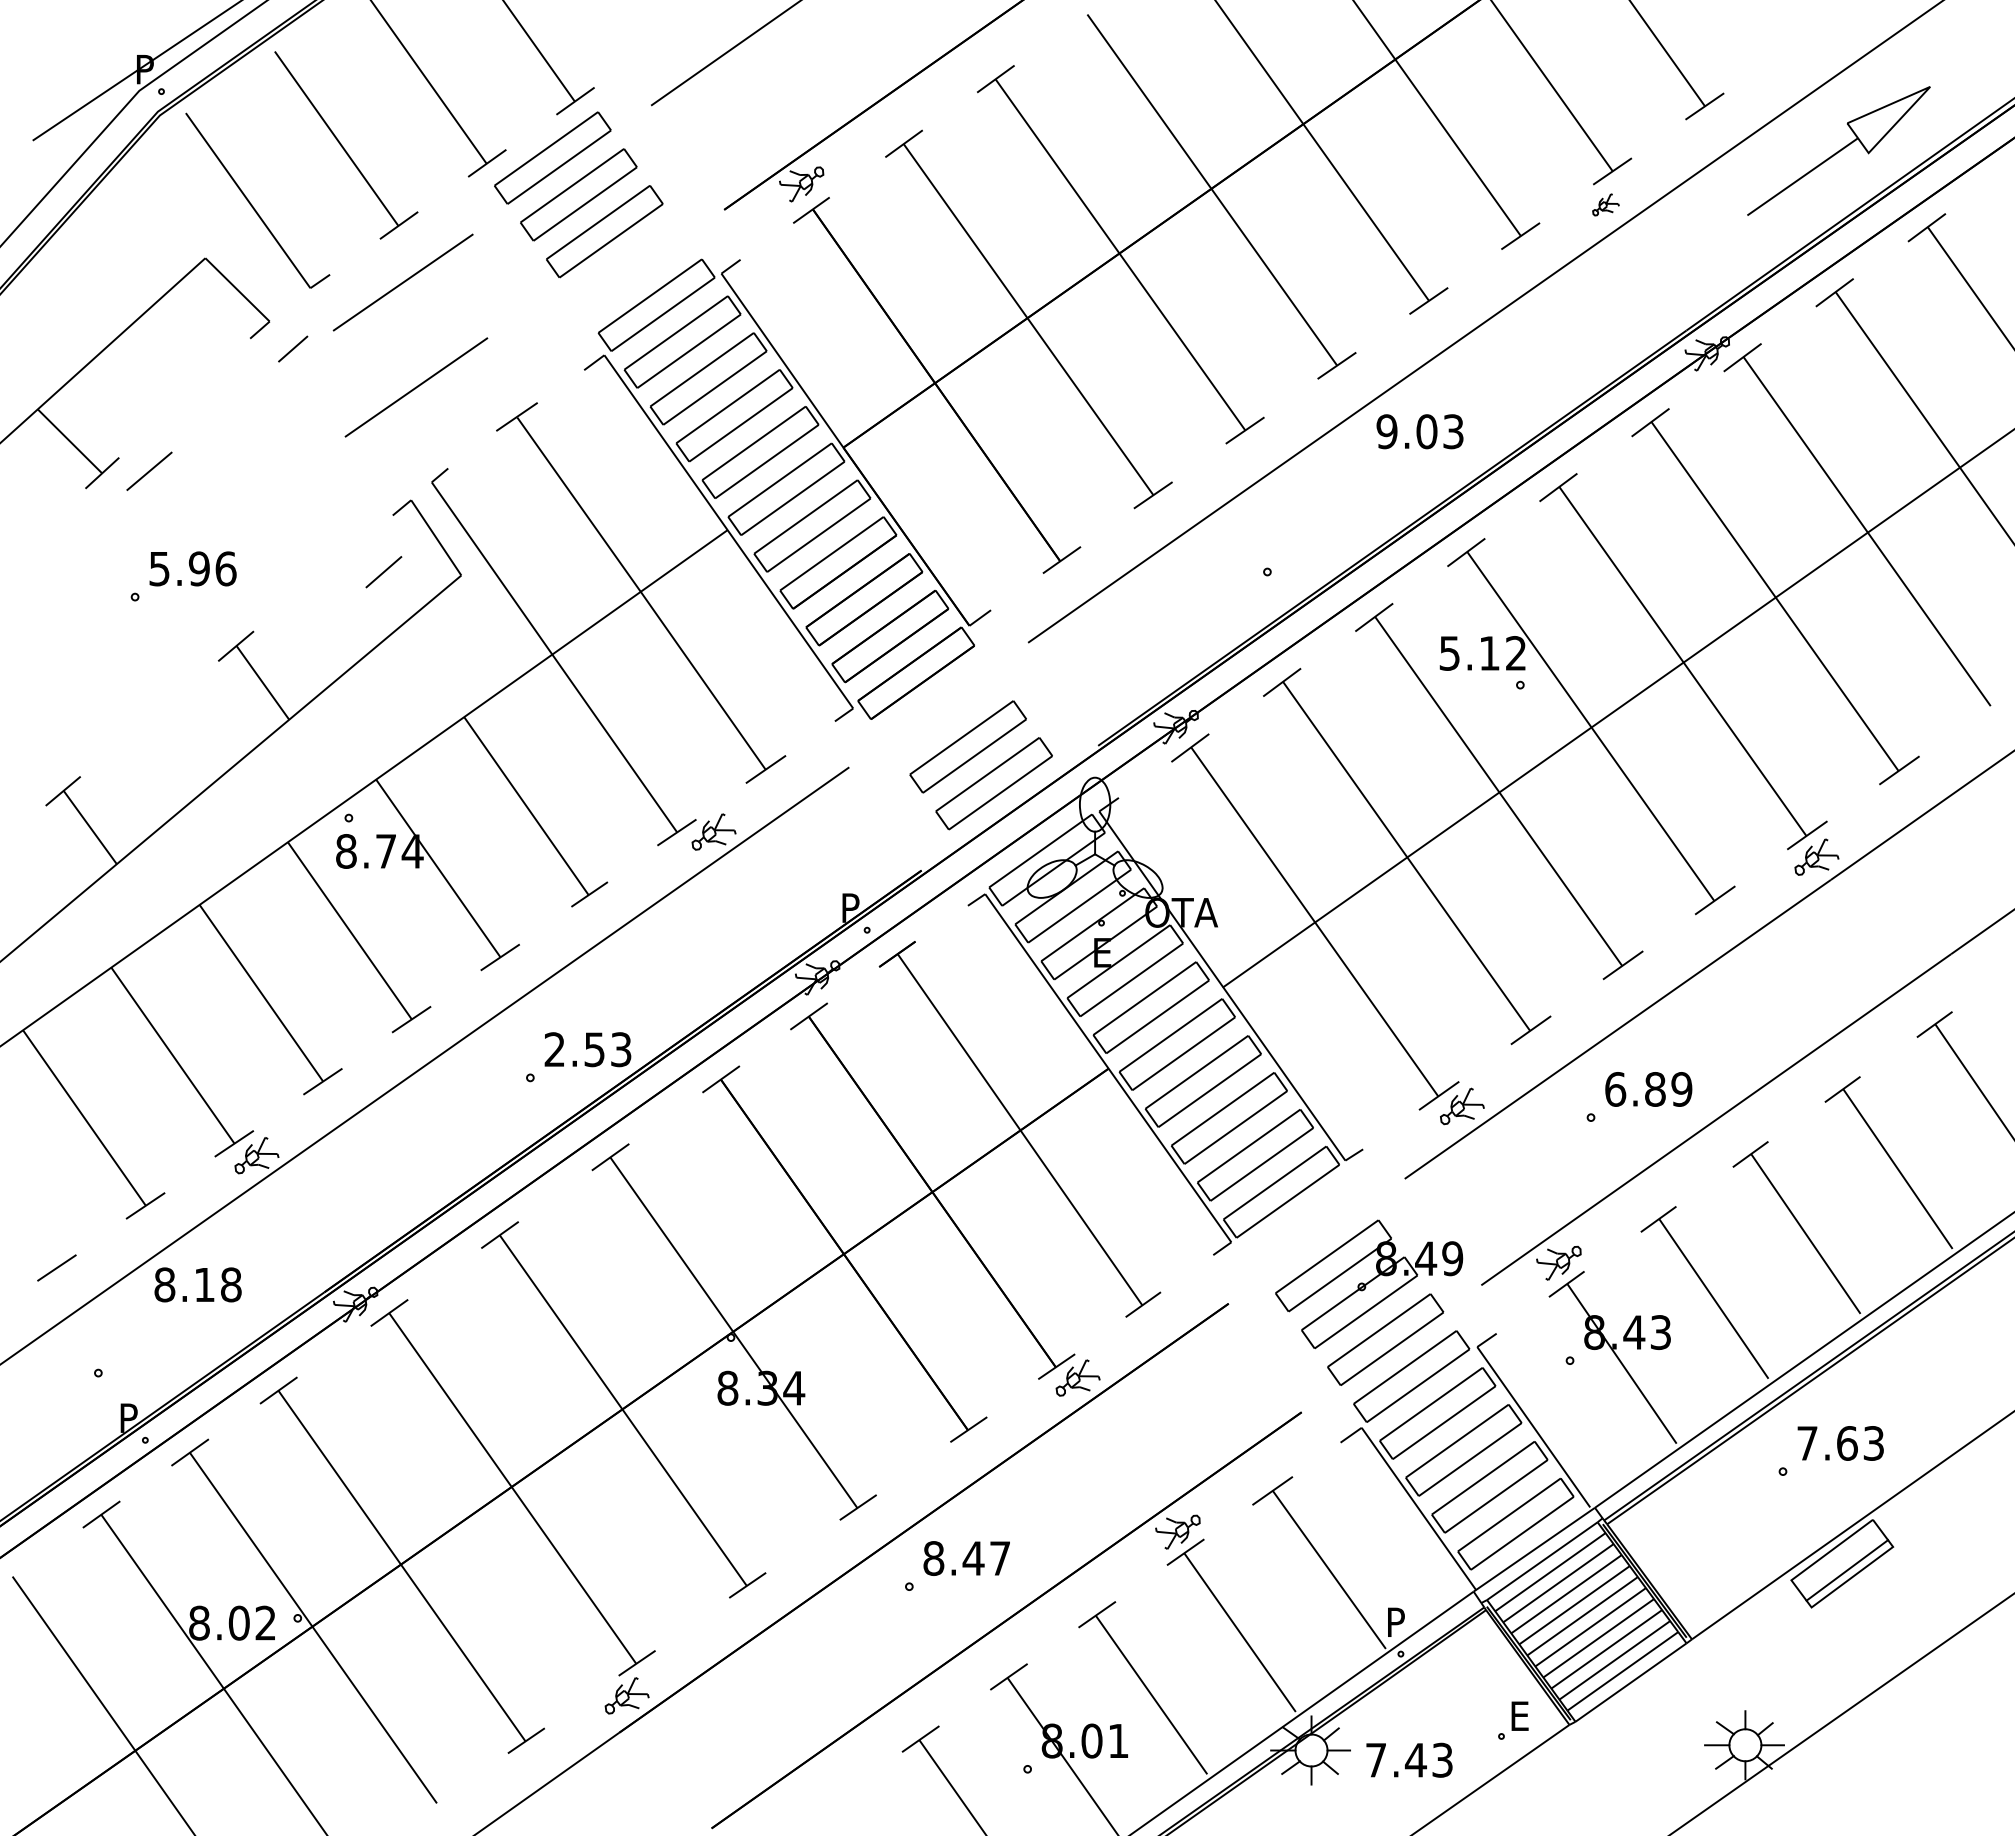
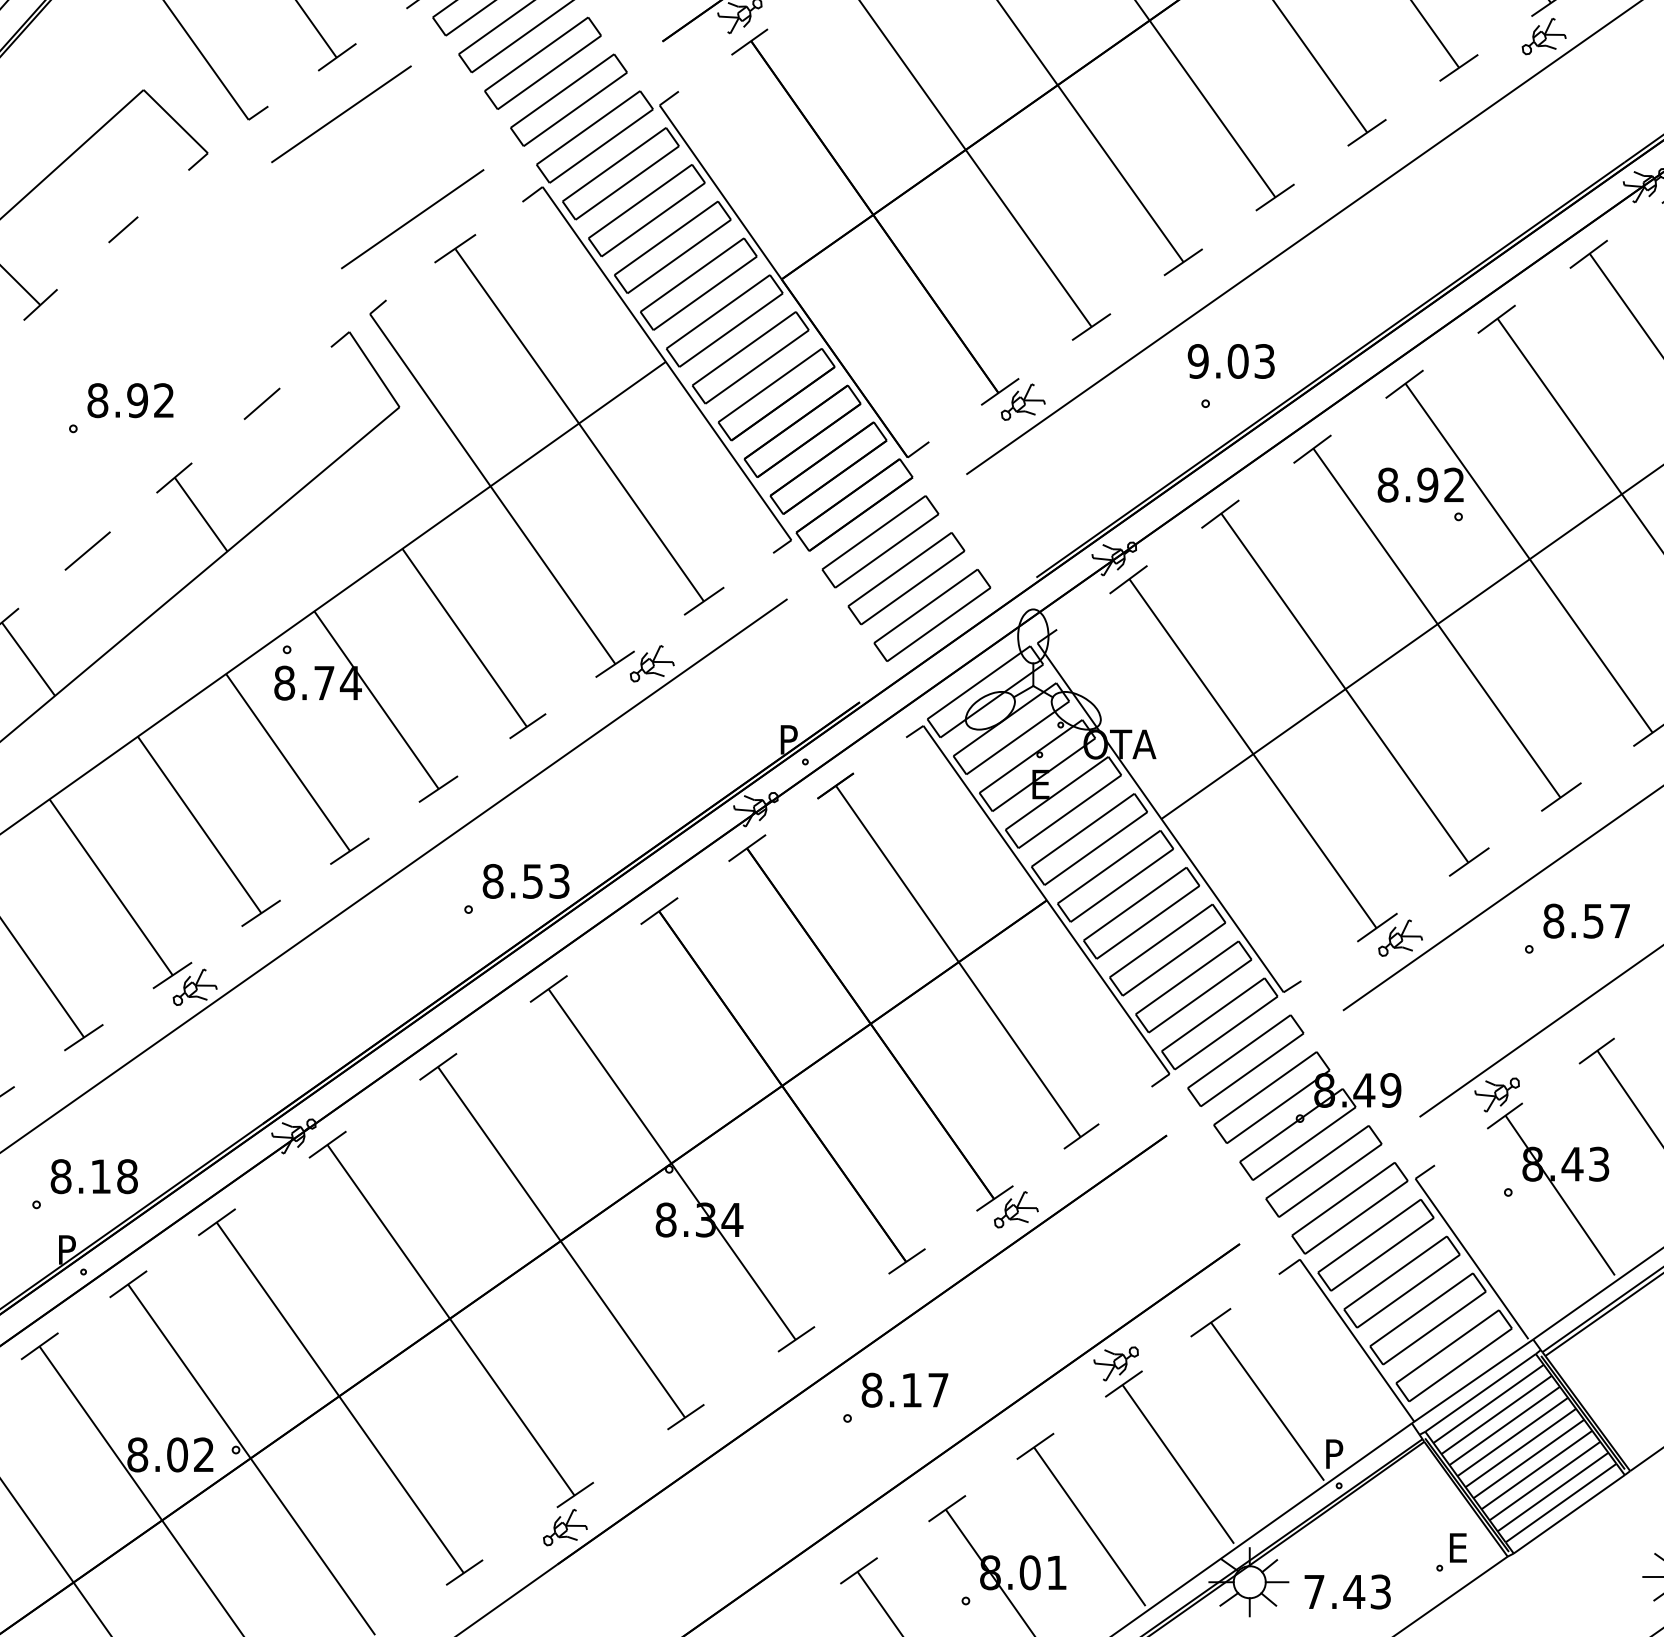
part: (1605, 204) -> (1543, 36), size x1.67
part: (630, 268) -> (568, 100), added
line: (293, 348) -> (123, 229), moved
line: (416, 387) -> (412, 219), moved
text: (1419, 431) -> (1230, 361), moved
line: (149, 470) -> (87, 550), moved
text: (192, 568) -> (130, 400), 5.96 -> 8.92
part: (1084, 570) -> (1022, 402), added
line: (383, 572) -> (261, 404), moved
text: (1469, 653) -> (1407, 485), 5.12 -> 8.92
part: (941, 709) -> (879, 541), added
text: (554, 1049) -> (492, 881), 2.53 -> 8.53
text: (1648, 1089) -> (1586, 921), 6.89 -> 8.57
part: (1307, 1228) -> (1245, 1060), added
text: (197, 1284) -> (93, 1176), moved
text: (973, 1558) -> (911, 1390), 8.47 -> 8.17

